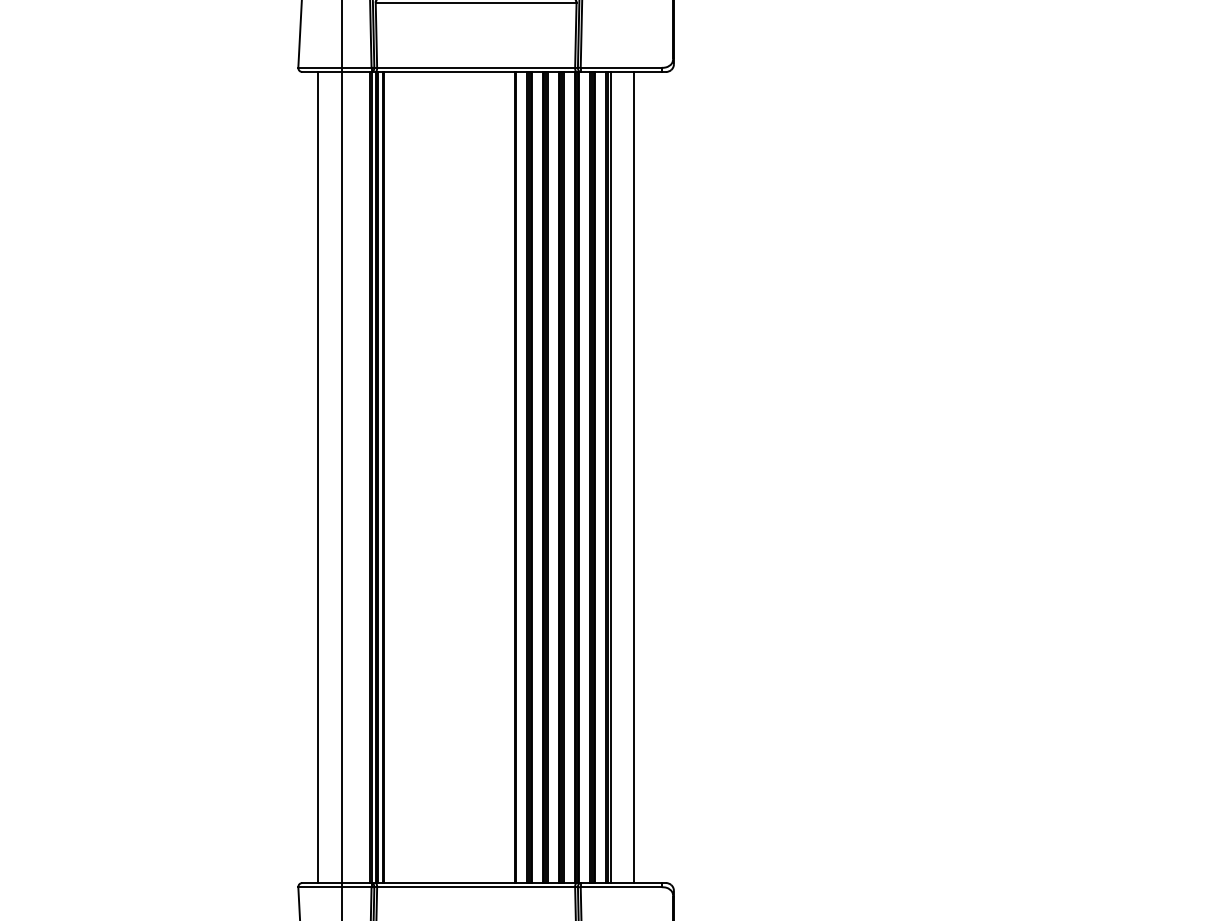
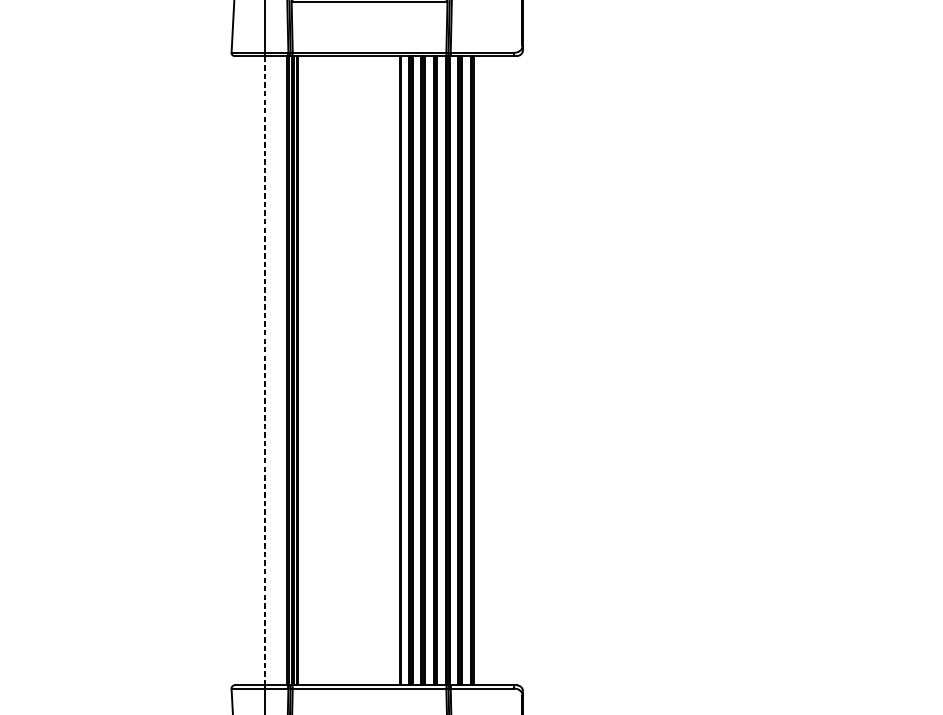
line: (317, 477) -> (246, 370), removed
line: (341, 477) -> (265, 370), solid -> dashed
line: (634, 477) -> (492, 370), removed

